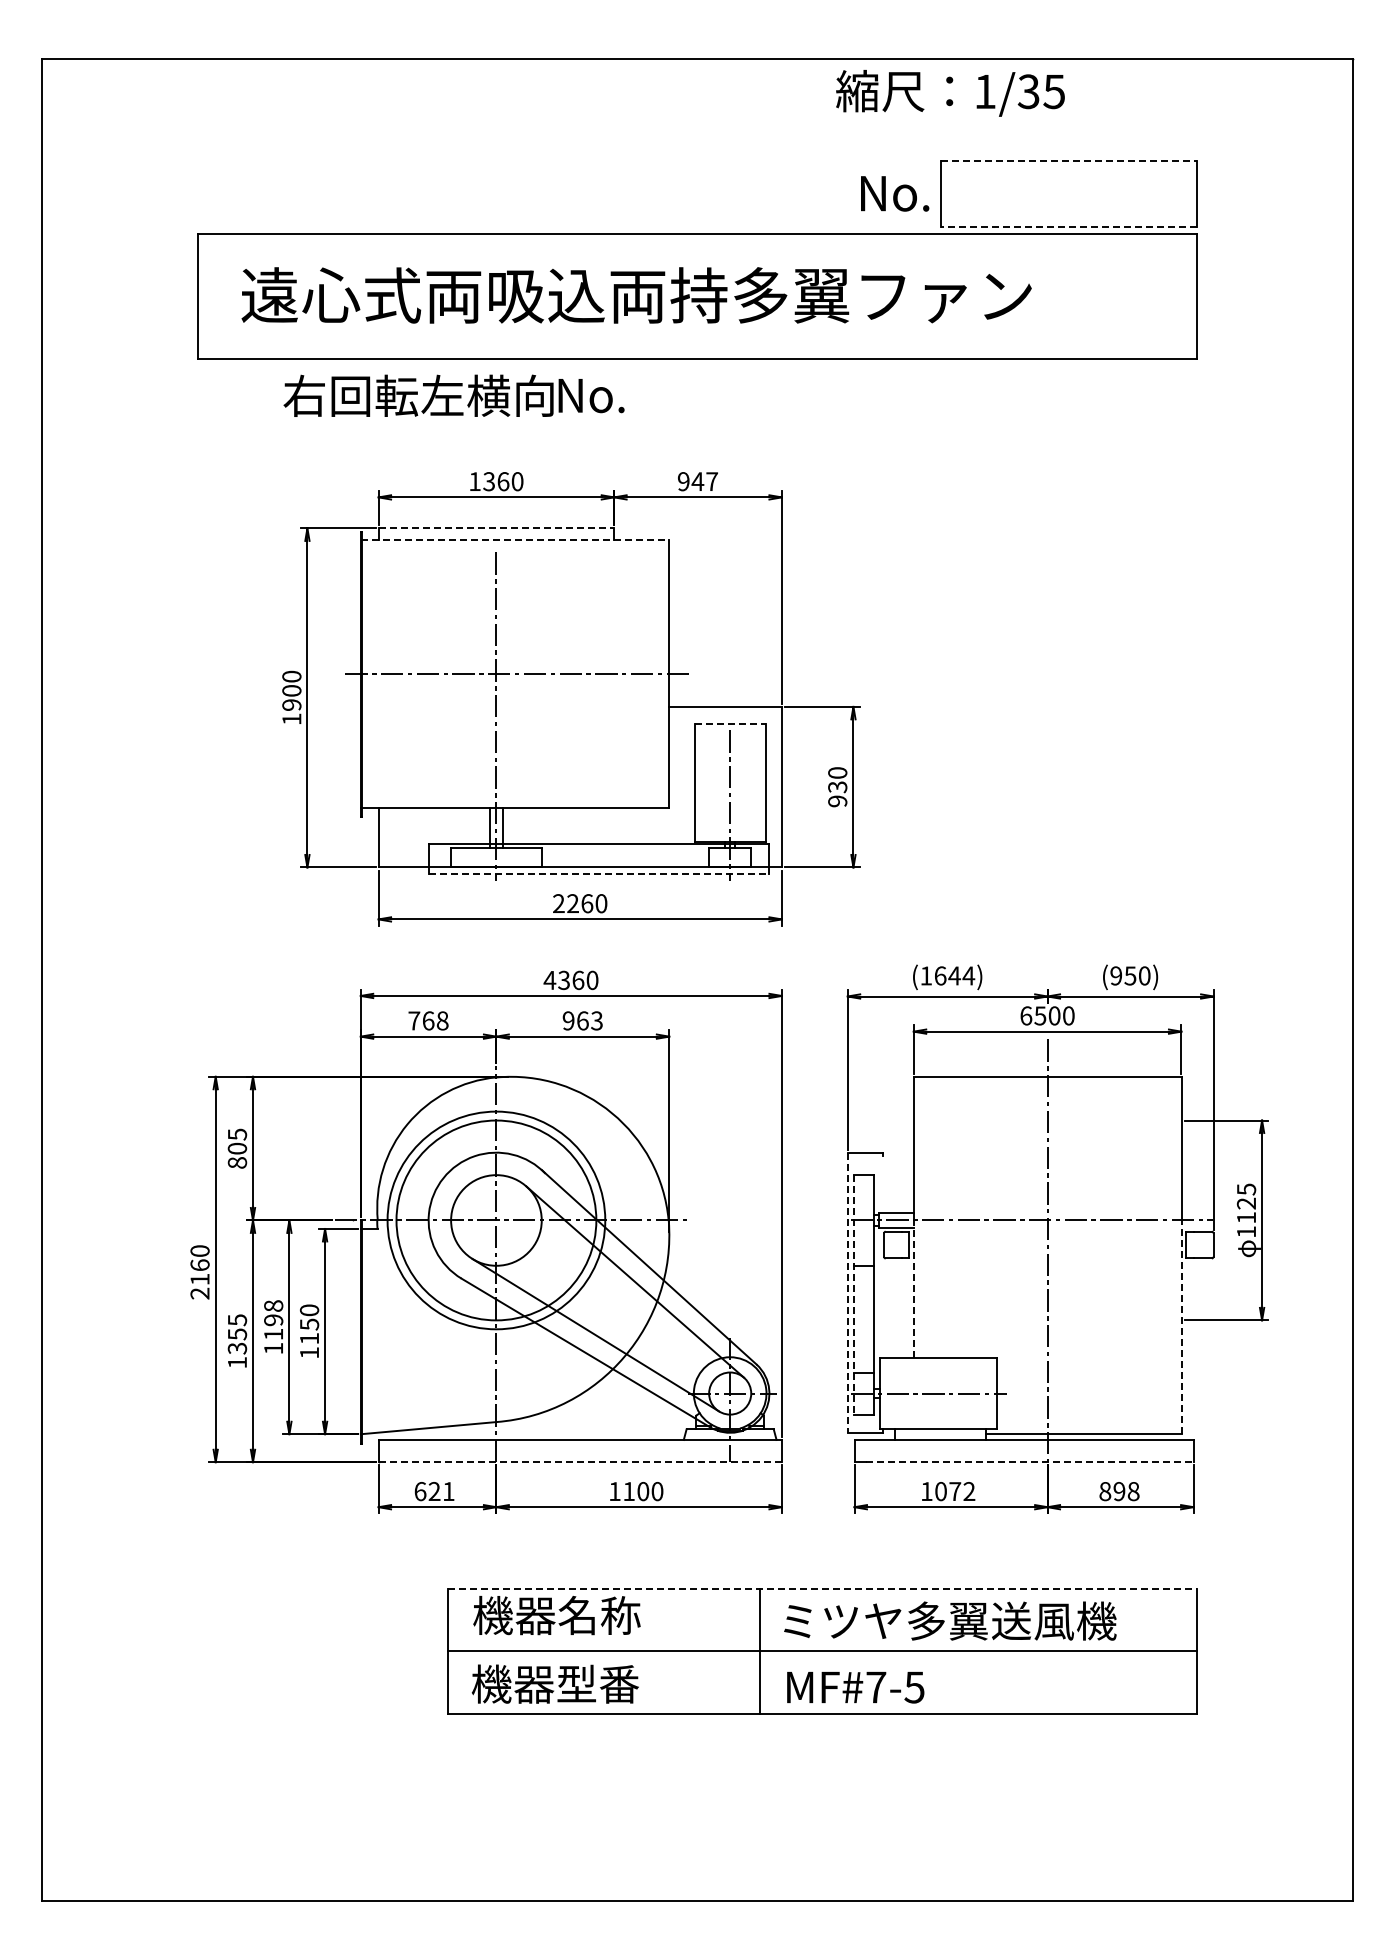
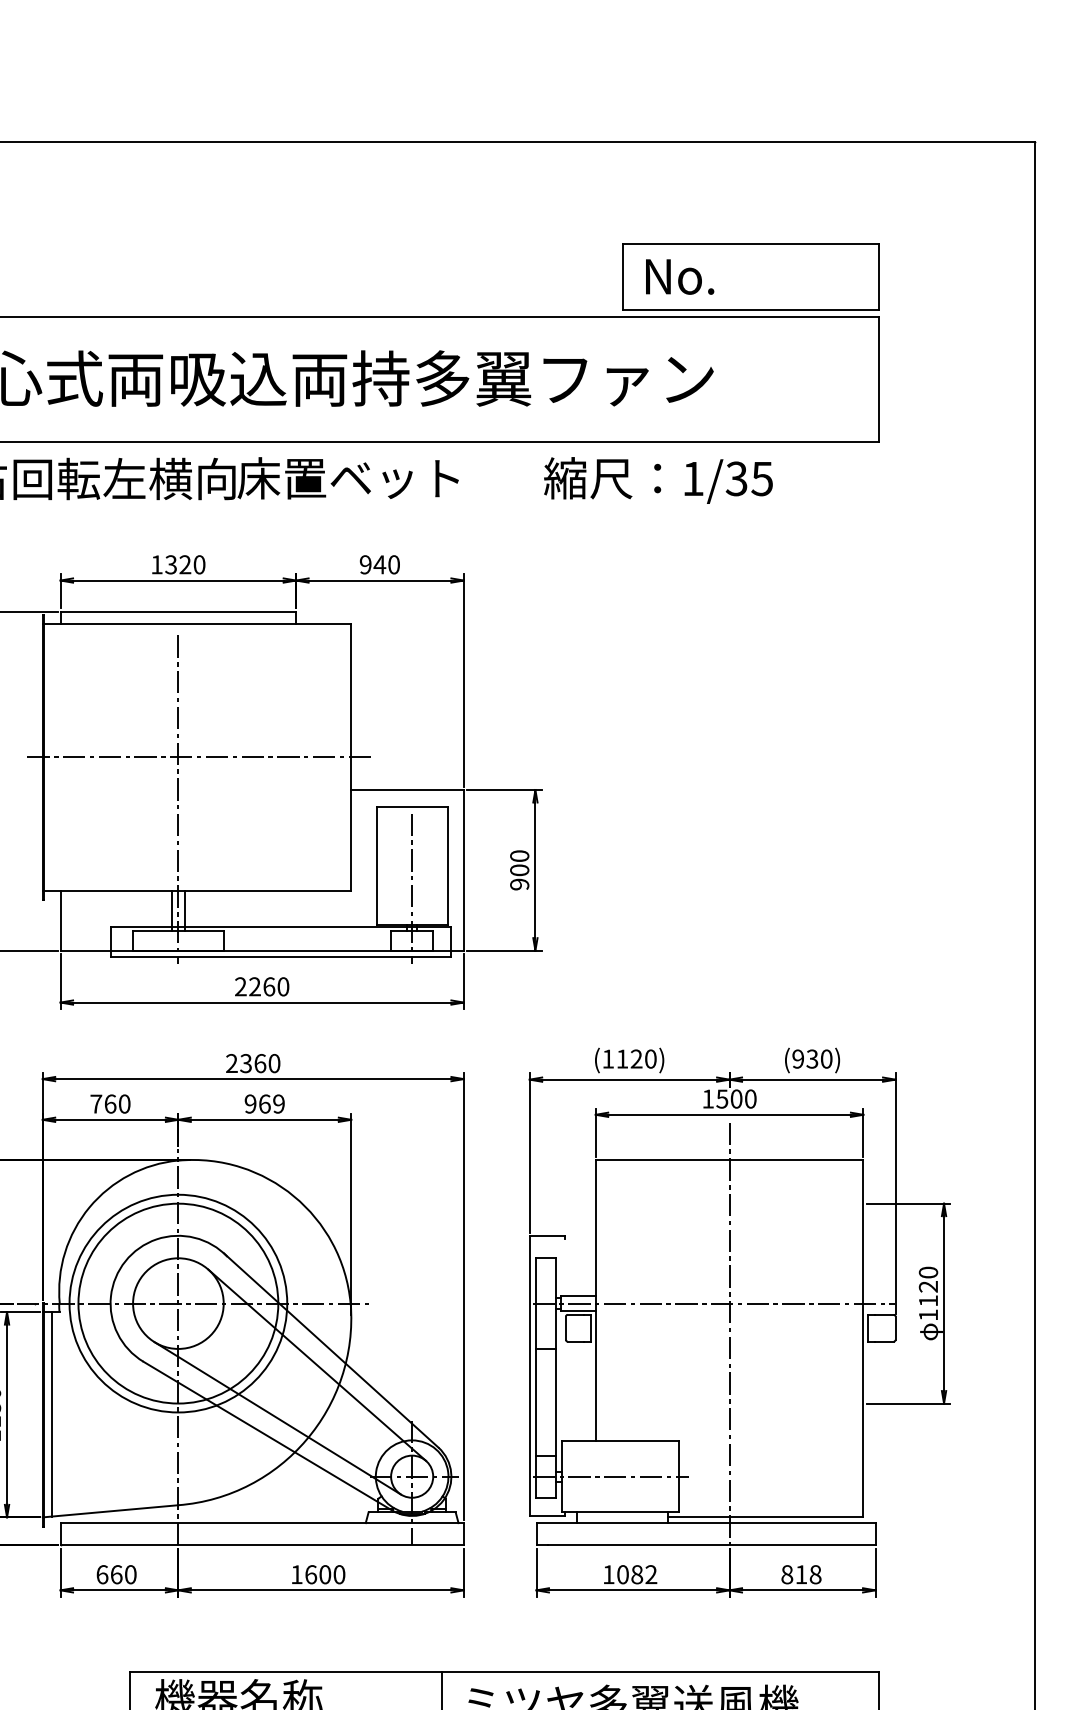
text: (950, 93) -> (658, 480), moved
line: (1069, 160) -> (751, 243), dashed -> solid
text: (895, 193) -> (680, 276), moved
line: (1069, 226) -> (751, 309), dashed -> solid
text: (665, 395) -> (347, 478), No. -> 床置ベット
text: (503, 481) -> (185, 564), 1360 -> 1320
text: (711, 481) -> (393, 564), 947 -> 940
line: (496, 528) -> (178, 611), dashed -> solid
line: (515, 540) -> (197, 623), dashed -> solid
line: (730, 724) -> (412, 807), dashed -> solid
text: (837, 787) -> (519, 870), 930 -> 900
line: (599, 874) -> (281, 957), dashed -> solid
text: (955, 975) -> (637, 1058), (1644) -> (1120)
text: (1130, 975) -> (812, 1058), (950) -> (930)
text: (549, 979) -> (231, 1062), 4360 -> 2360
text: (1026, 1015) -> (708, 1098), 6500 -> 1500
text: (596, 1020) -> (278, 1103), 963 -> 969
text: (442, 1021) -> (124, 1104), 768 -> 760
text: (1246, 1189) -> (928, 1272), 1125 -> 1120
line: (913, 1289) -> (595, 1372), dashed -> solid
line: (847, 1293) -> (529, 1376), dashed -> solid
line: (854, 1294) -> (536, 1377), dashed -> solid
line: (1181, 1327) -> (863, 1410), dashed -> solid
line: (369, 1331) -> (51, 1414), added
line: (580, 1462) -> (262, 1545), dashed -> solid
line: (1029, 1462) -> (711, 1545), dashed -> solid
text: (441, 1491) -> (123, 1574), 621 -> 660
text: (629, 1491) -> (311, 1574), 1100 -> 1600
text: (955, 1491) -> (637, 1574), 1072 -> 1082
text: (1119, 1491) -> (801, 1574), 898 -> 818
line: (822, 1588) -> (504, 1671), dashed -> solid

